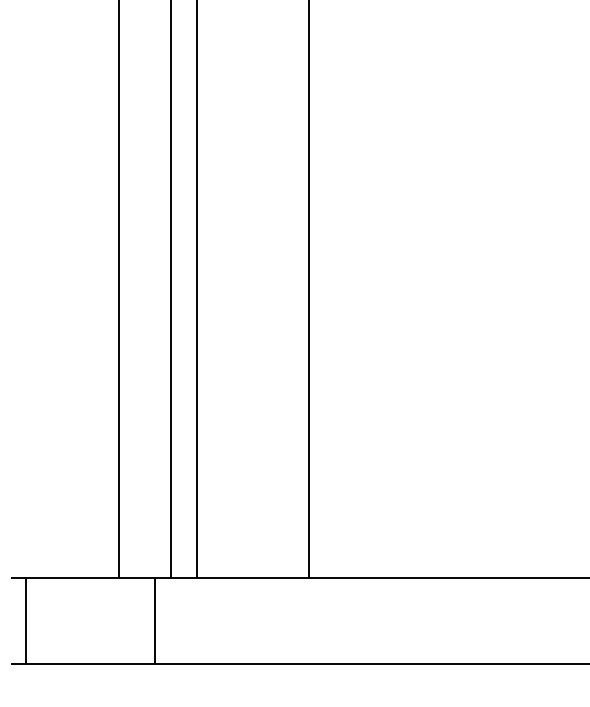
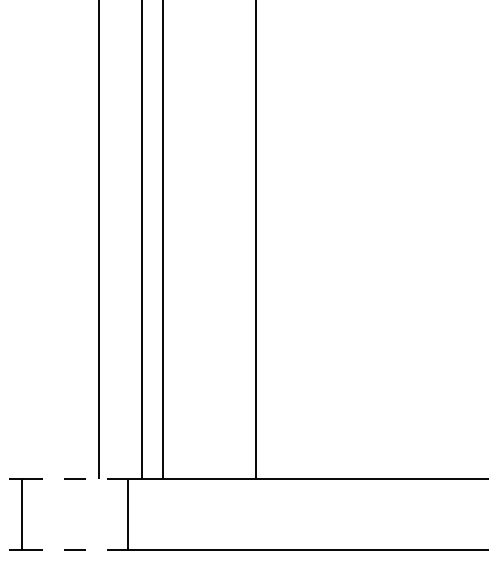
line: (89, 577) -> (74, 478), solid -> dashed
line: (90, 664) -> (75, 550), solid -> dashed

